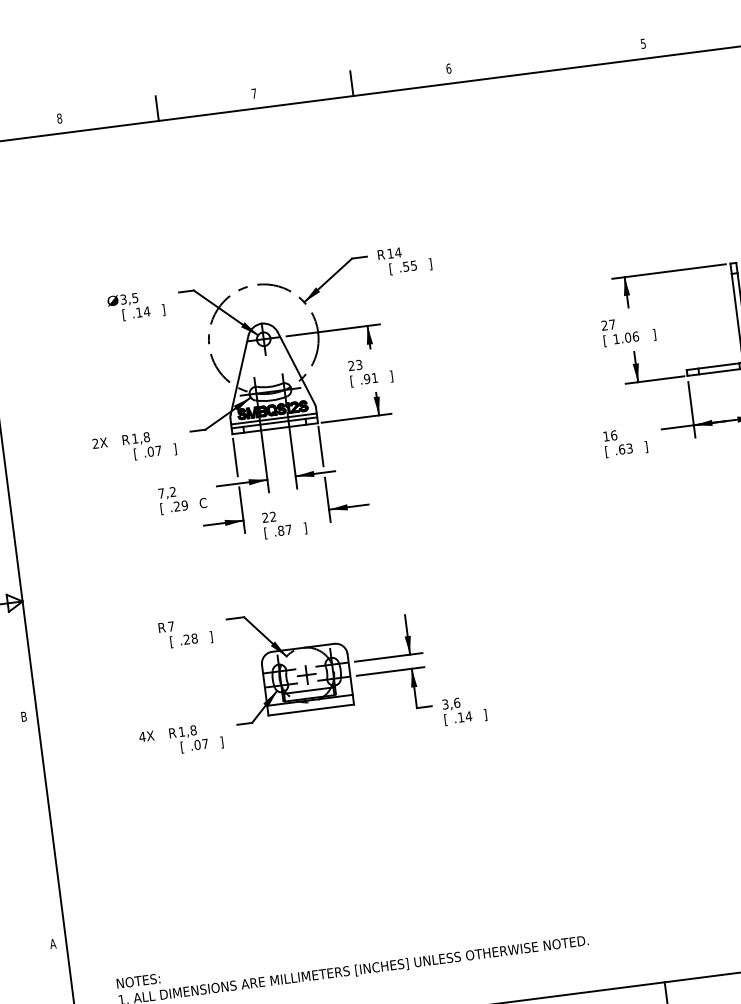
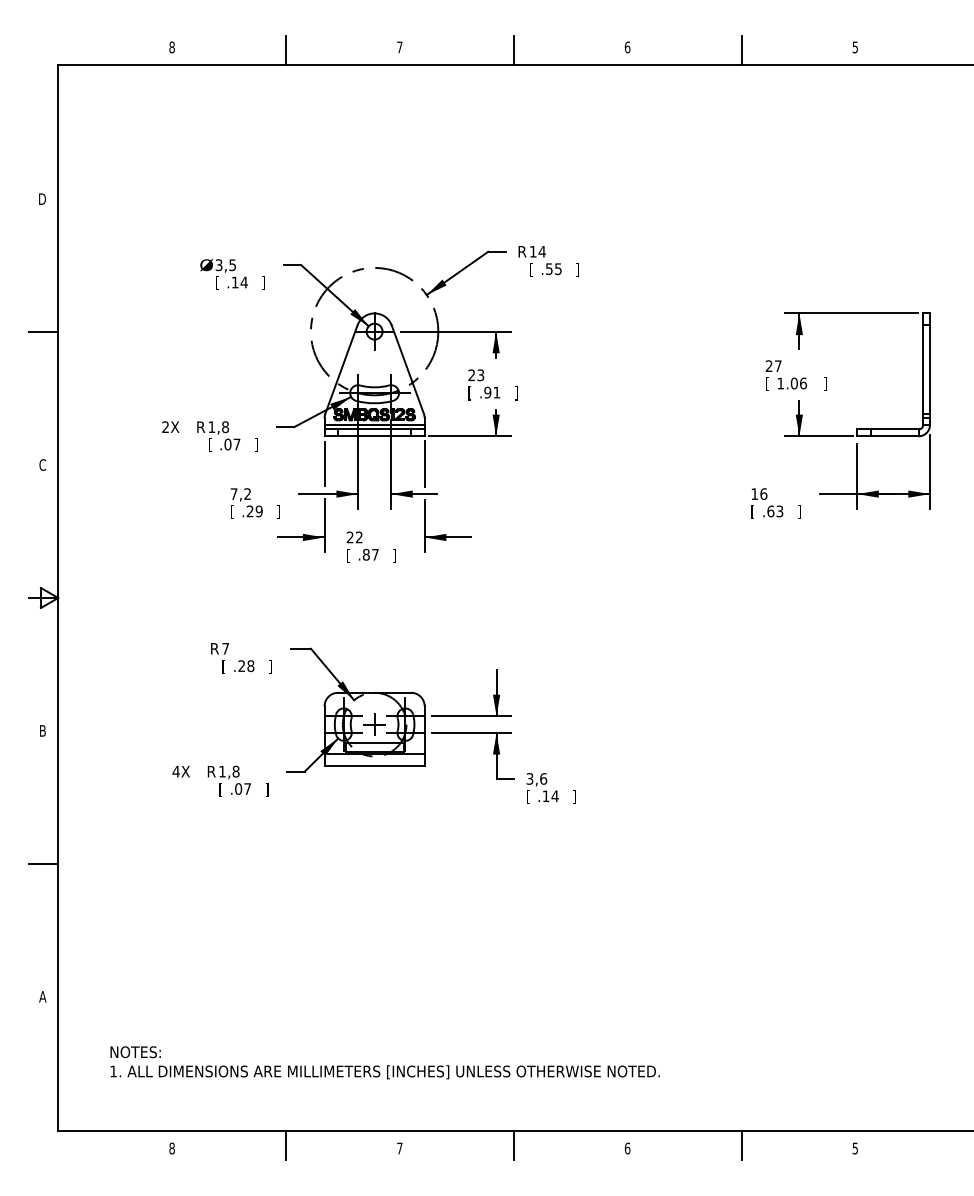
line: (546, 58) -> (741, 49), added
text: (203, 503) -> (280, 511), C -> ]
line: (39, 829) -> (43, 863), added

